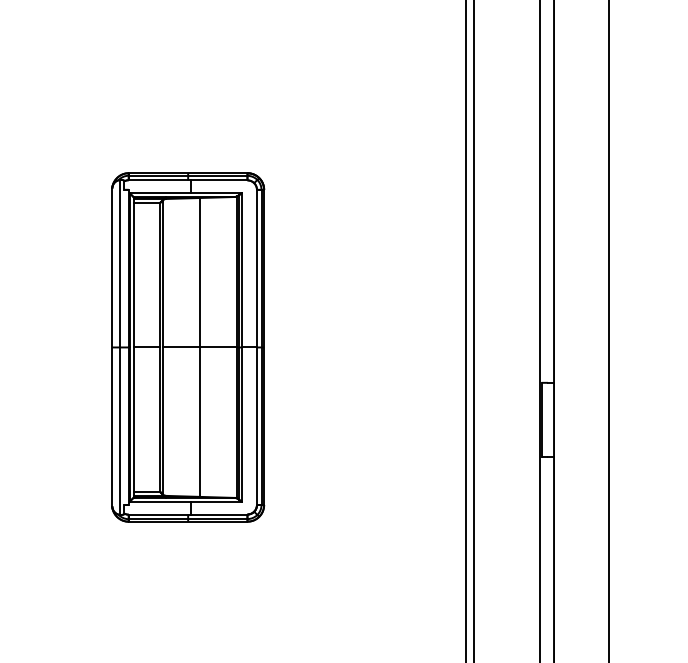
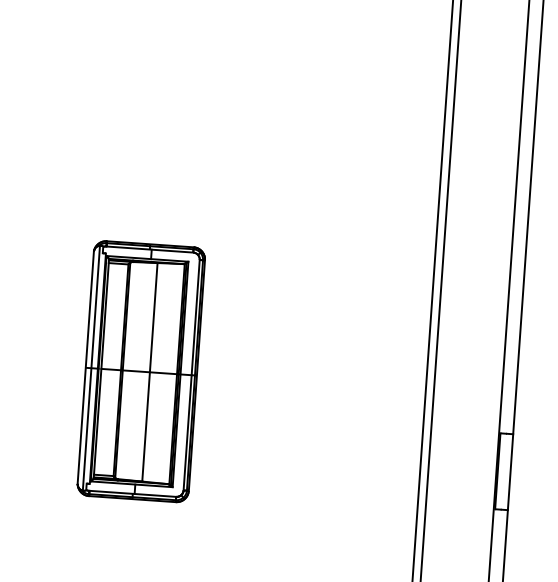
part: (188, 346) -> (141, 370), size x0.71

